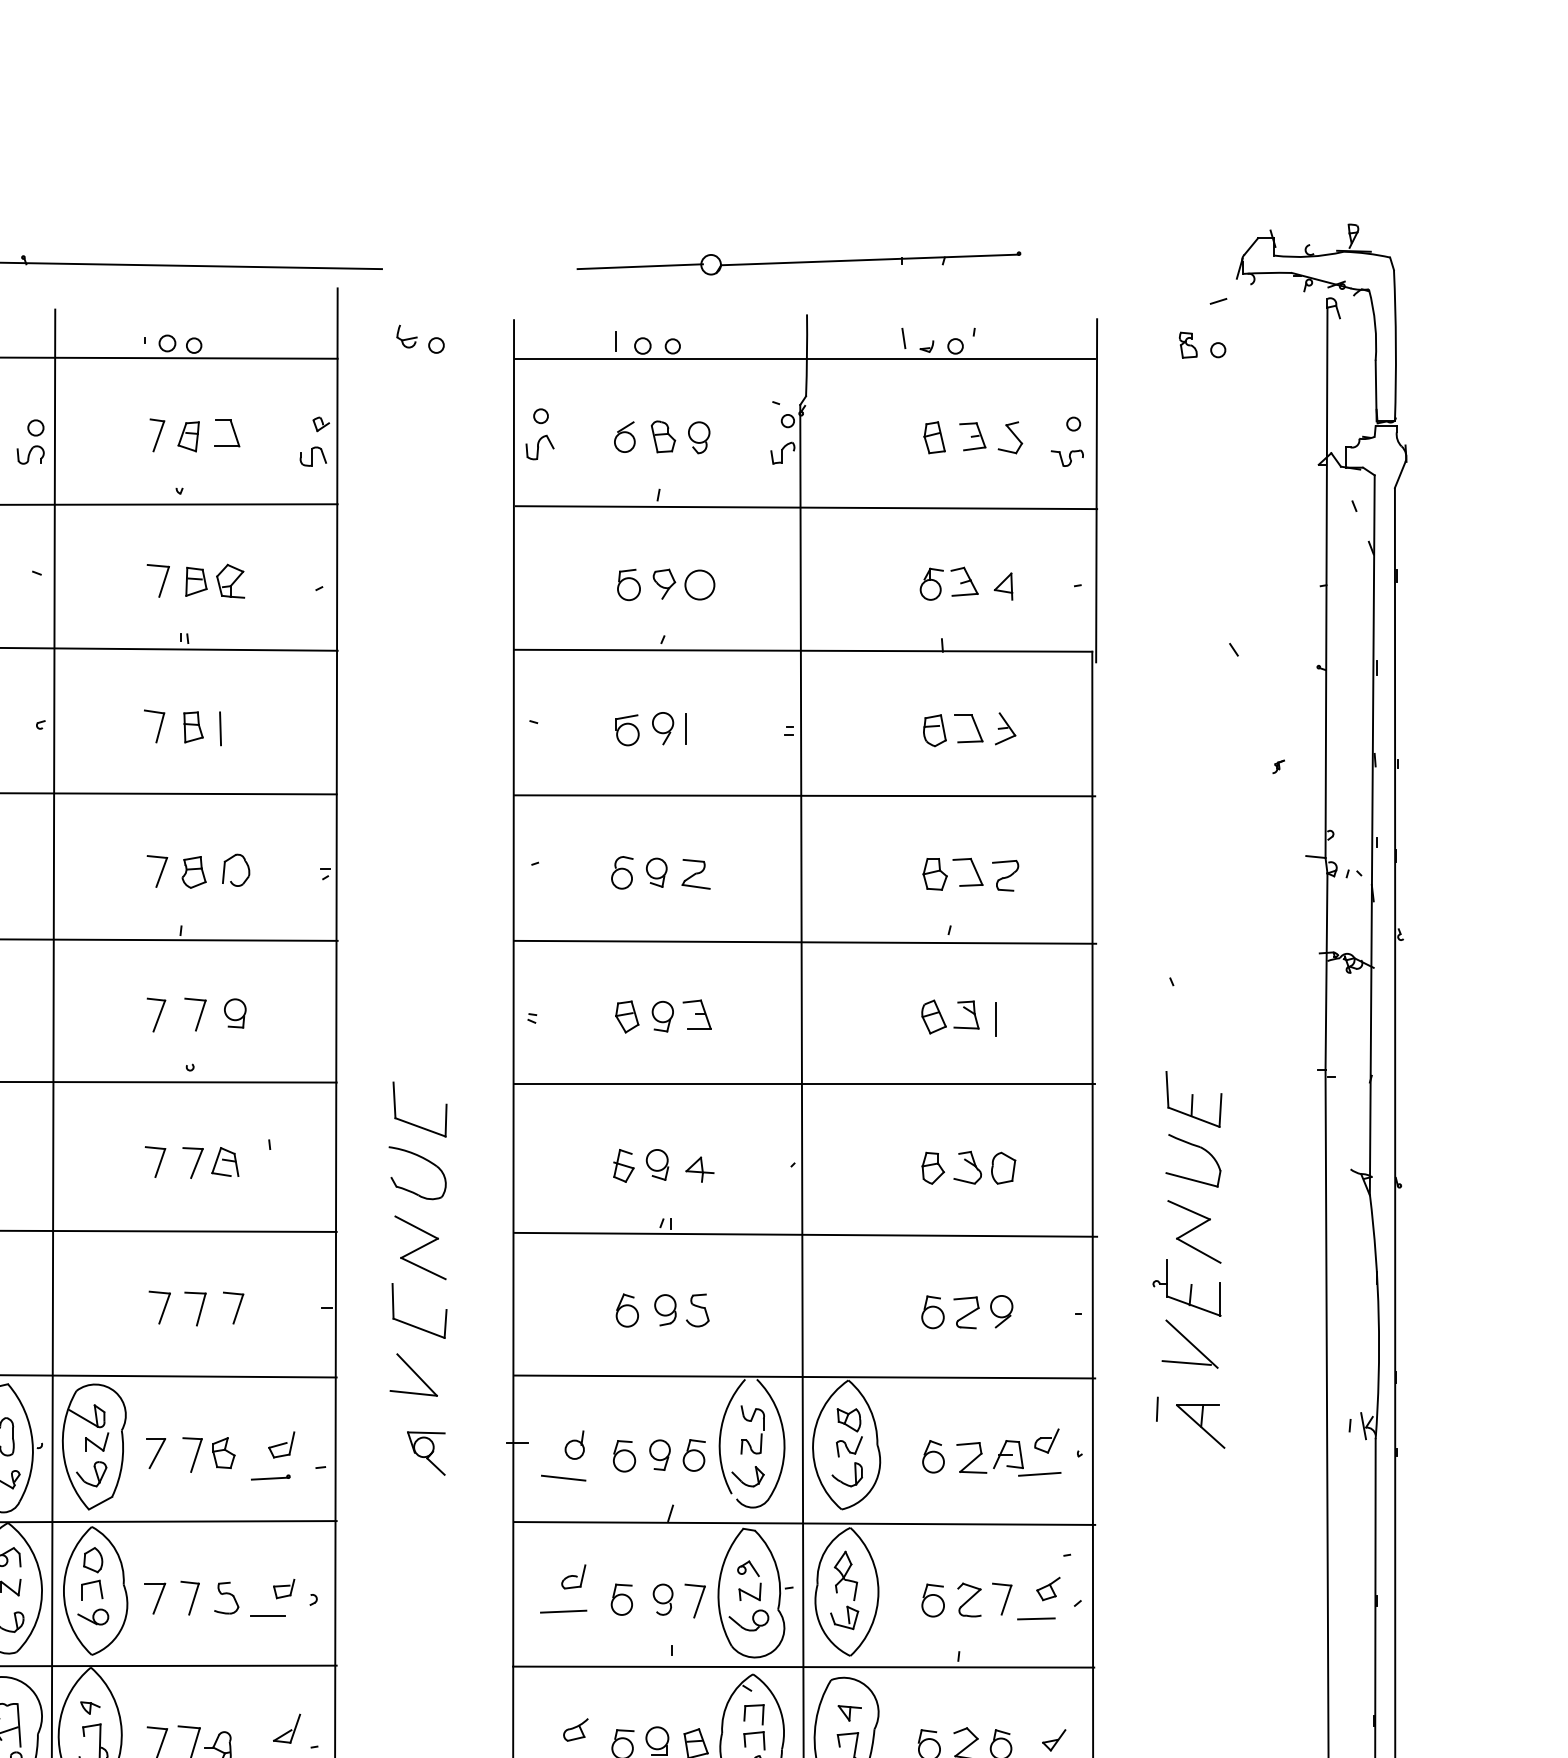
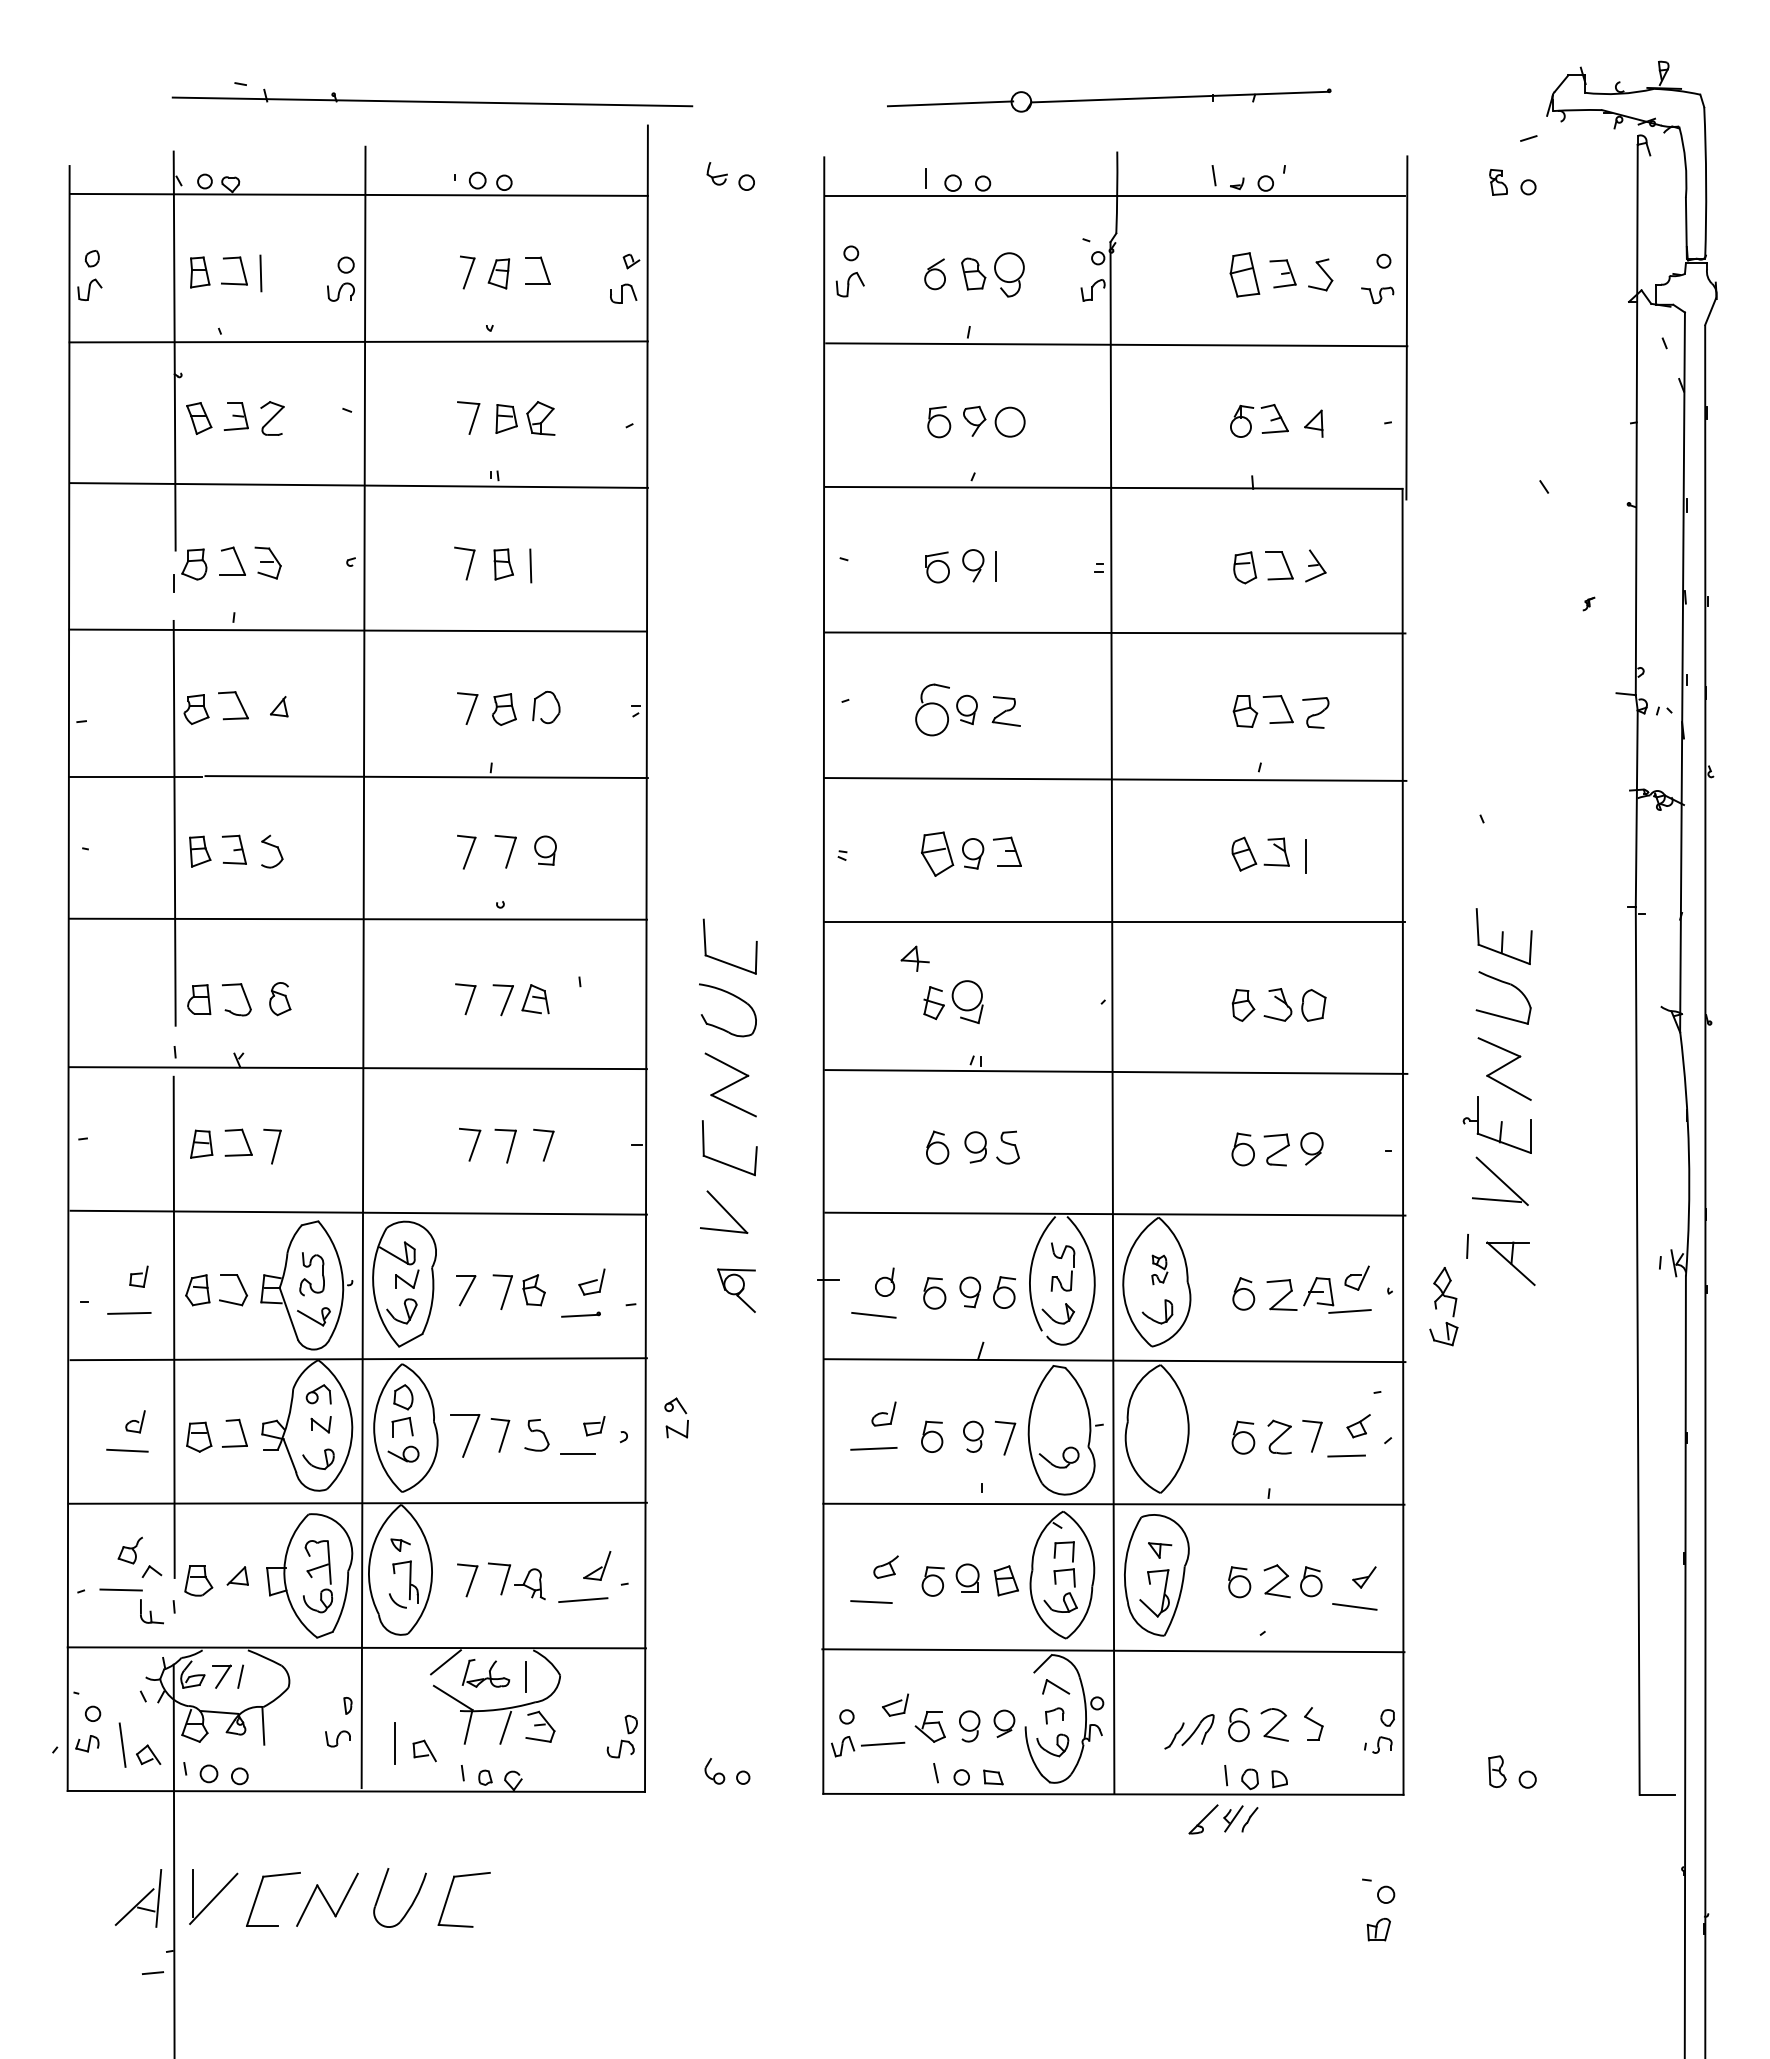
part: (699, 437) -> (1009, 274), size x1.4
part: (934, 437) -> (1244, 274), size x1.4
part: (622, 872) -> (932, 709), size x1.6
part: (627, 1016) -> (937, 853), size x1.4
part: (657, 1164) -> (967, 1001), size x1.4
part: (699, 1169) -> (914, 958), moved
part: (849, 1432) -> (1159, 1269), size x0.6
part: (744, 1574) -> (671, 1411), moved
part: (837, 1590) -> (1436, 1306), moved
part: (155, 1598) -> (465, 1435), size x1.4

